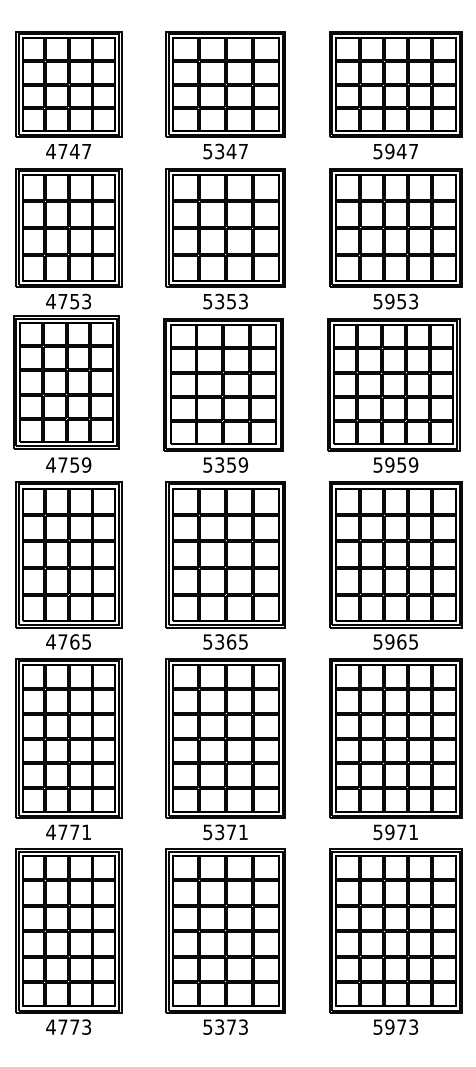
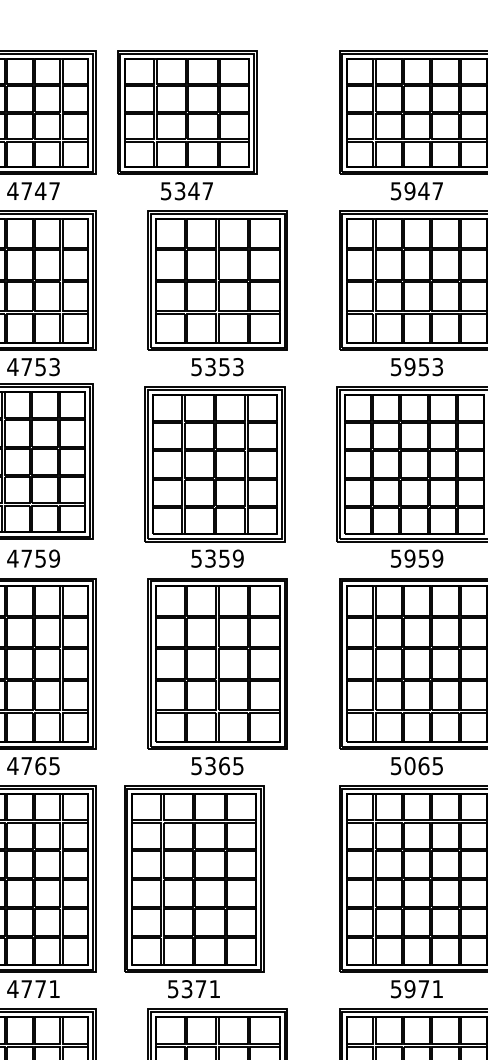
part: (225, 95) -> (186, 125), moved
text: (389, 641) -> (409, 765), 5965 -> 5065
part: (225, 749) -> (193, 892), moved

